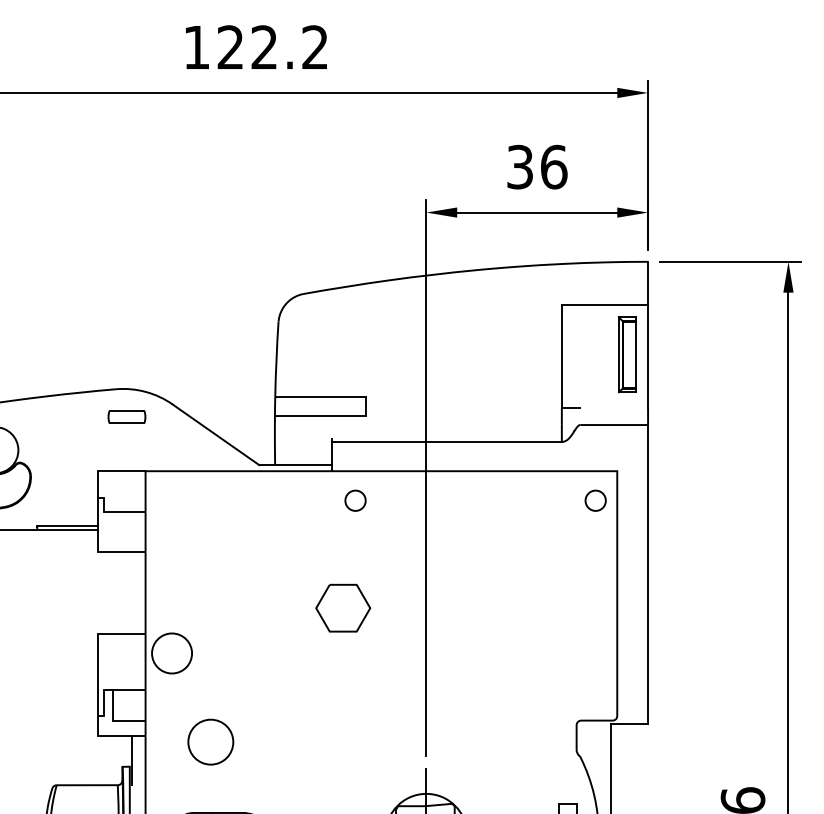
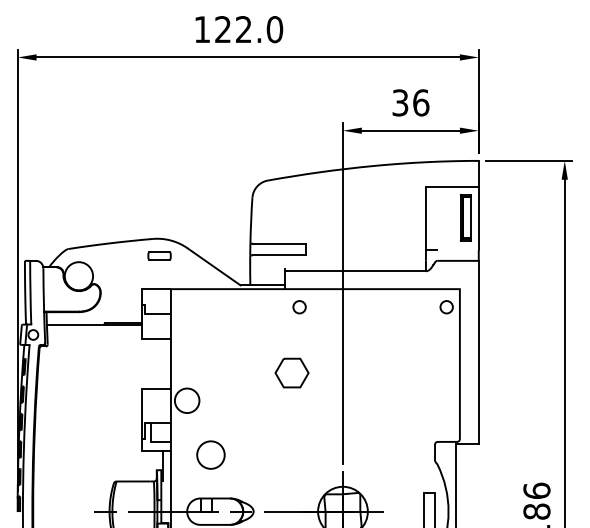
text: (314, 47) -> (274, 29), 122.2 -> 122.0

